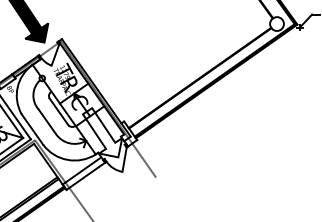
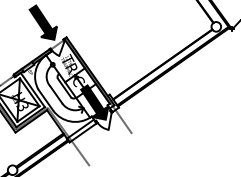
fill: (102, 132) -> (94, 102), added

